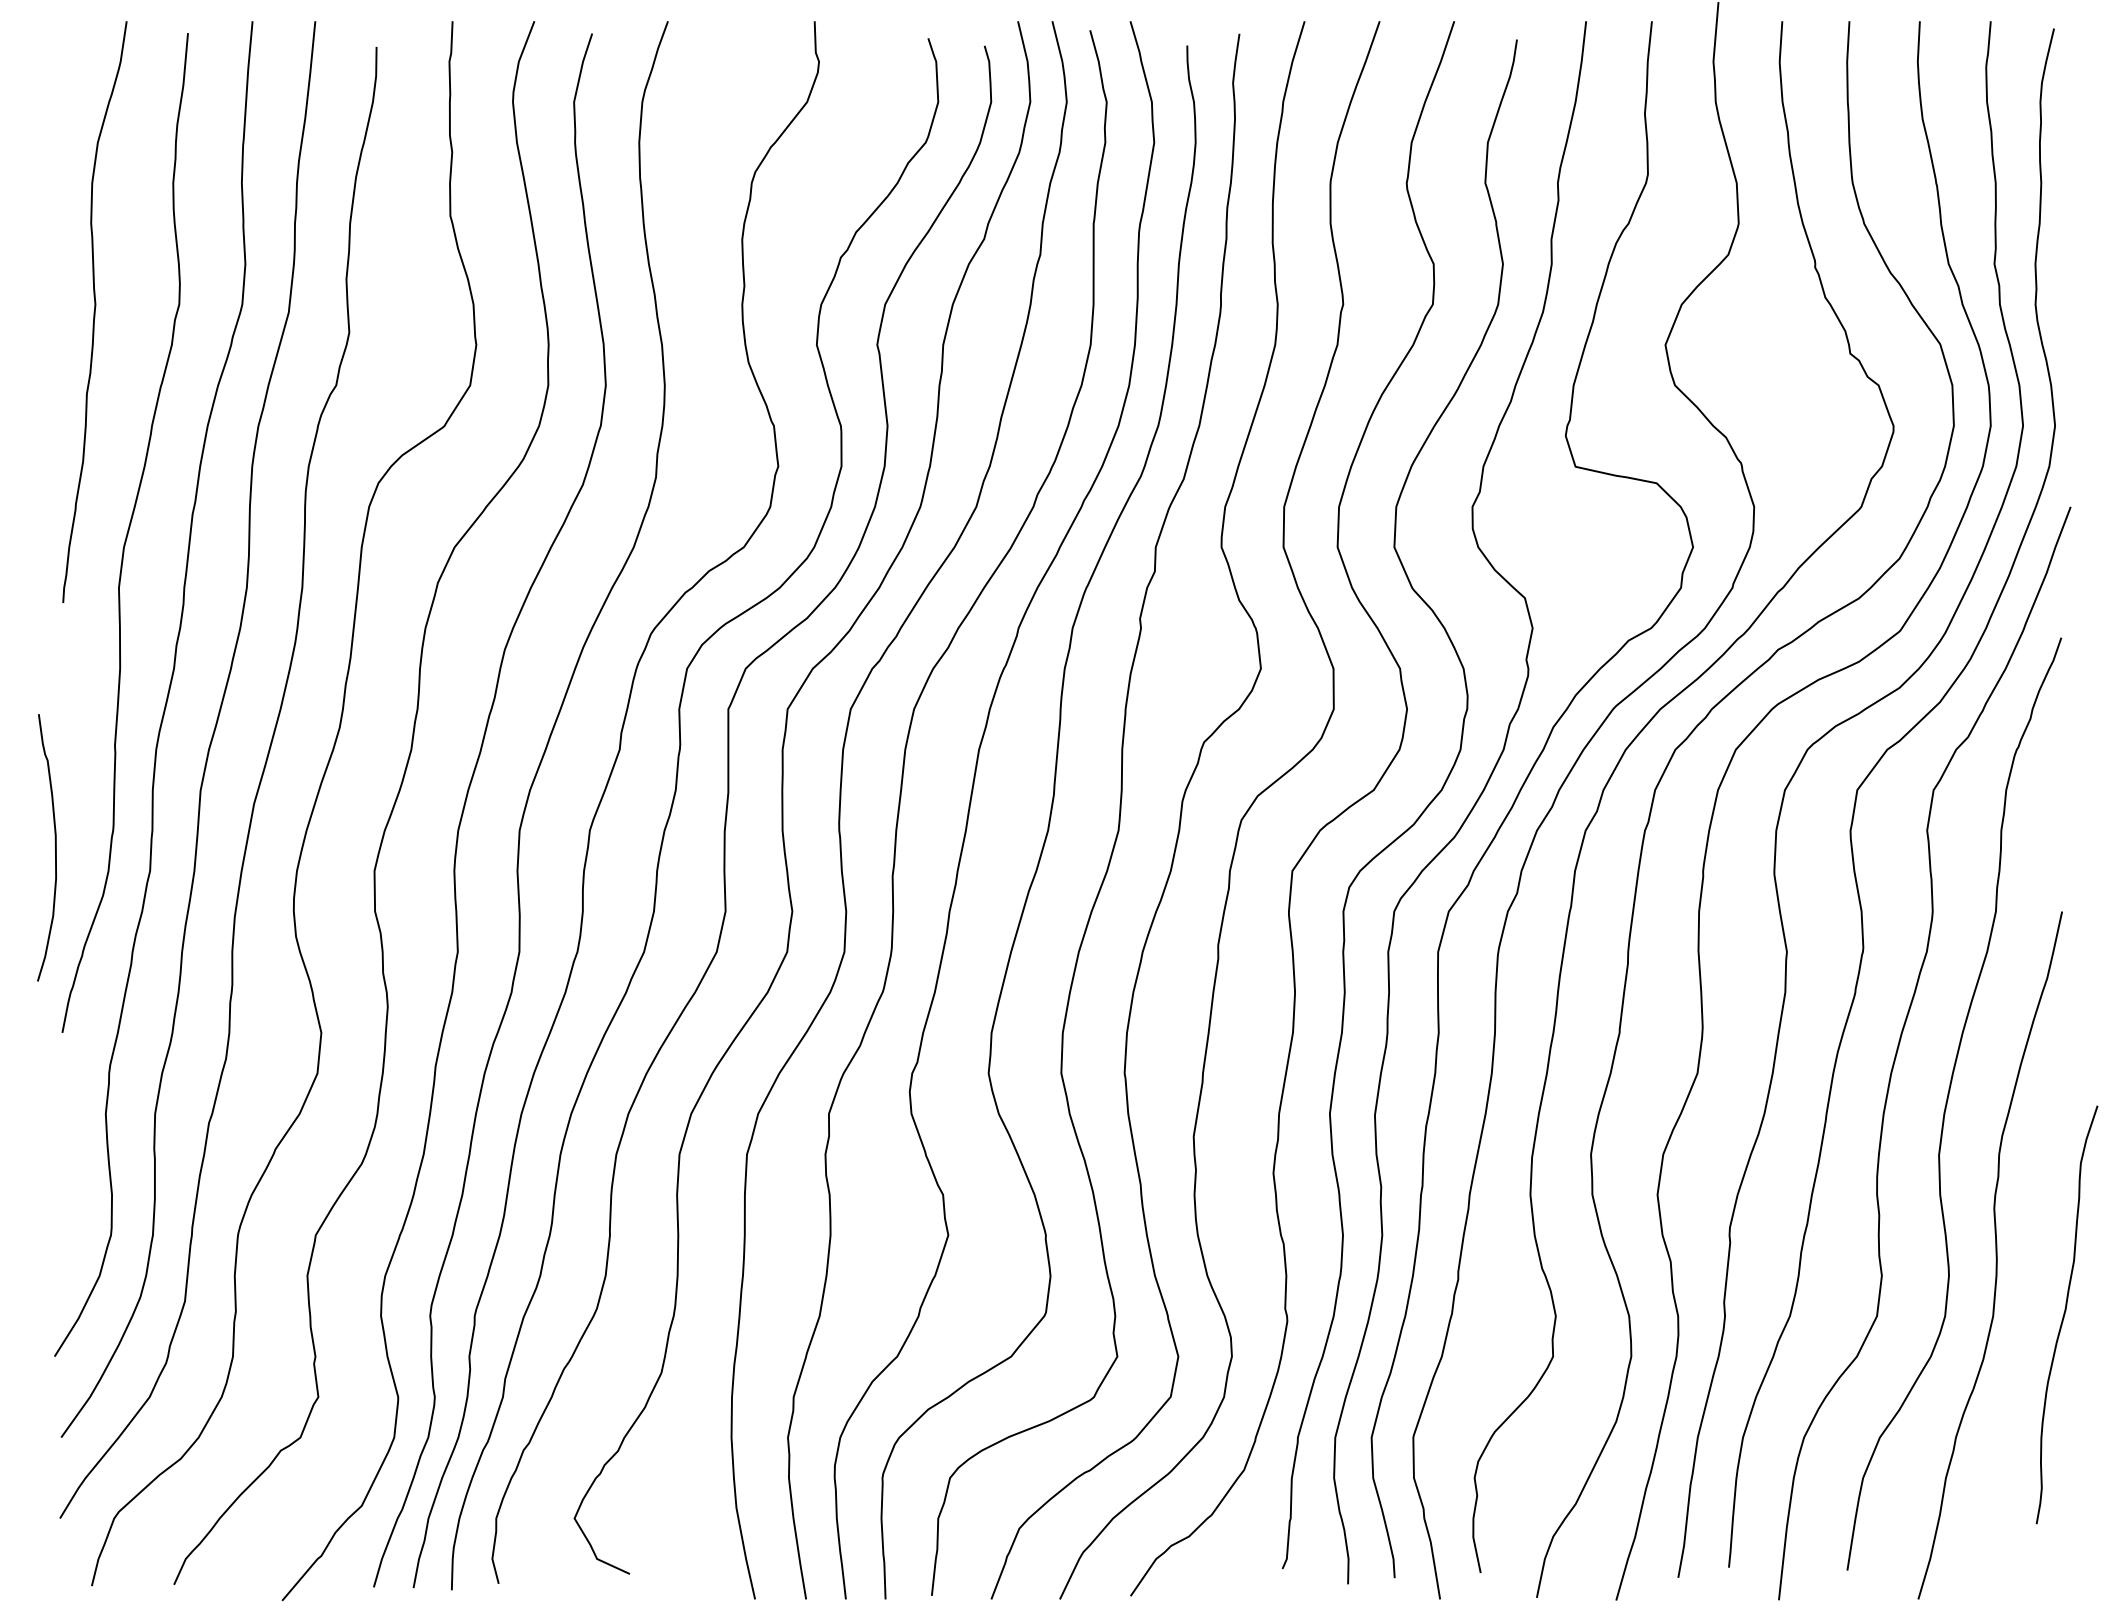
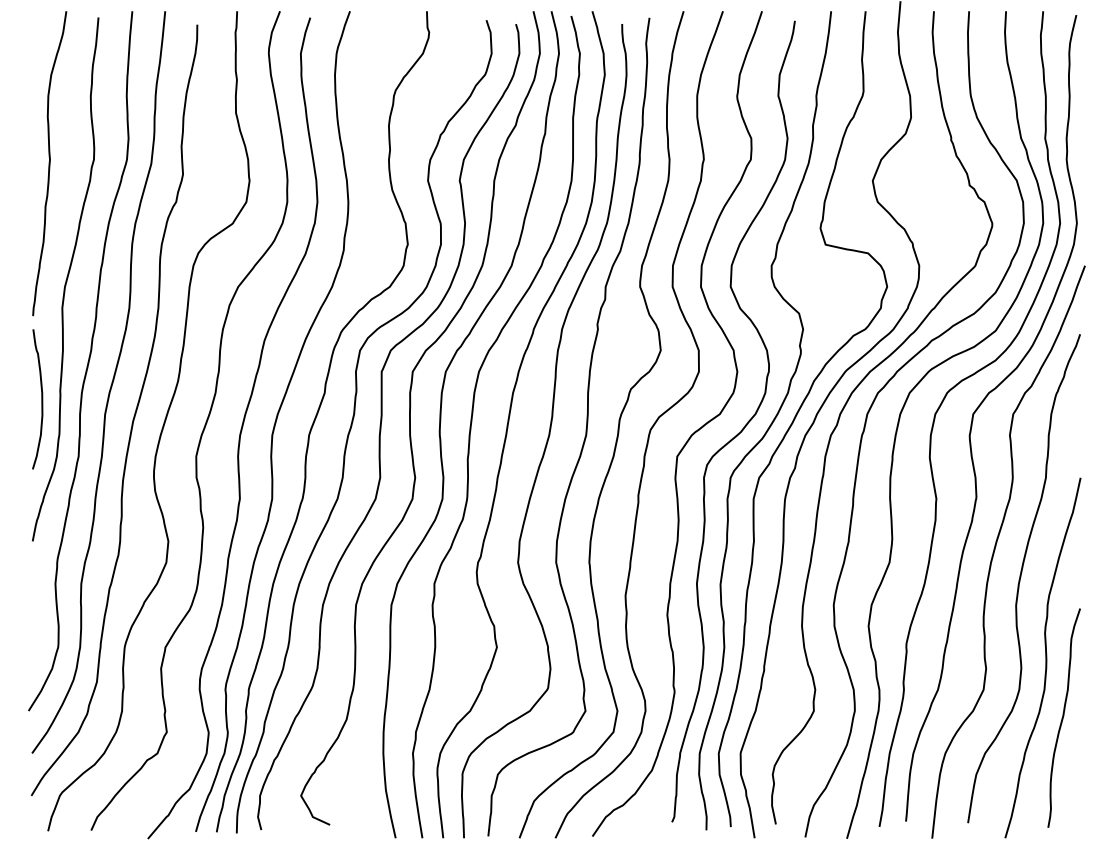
curve: (54, 848) -> (41, 399), moved
curve: (2065, 1313) -> (1063, 717), moved

